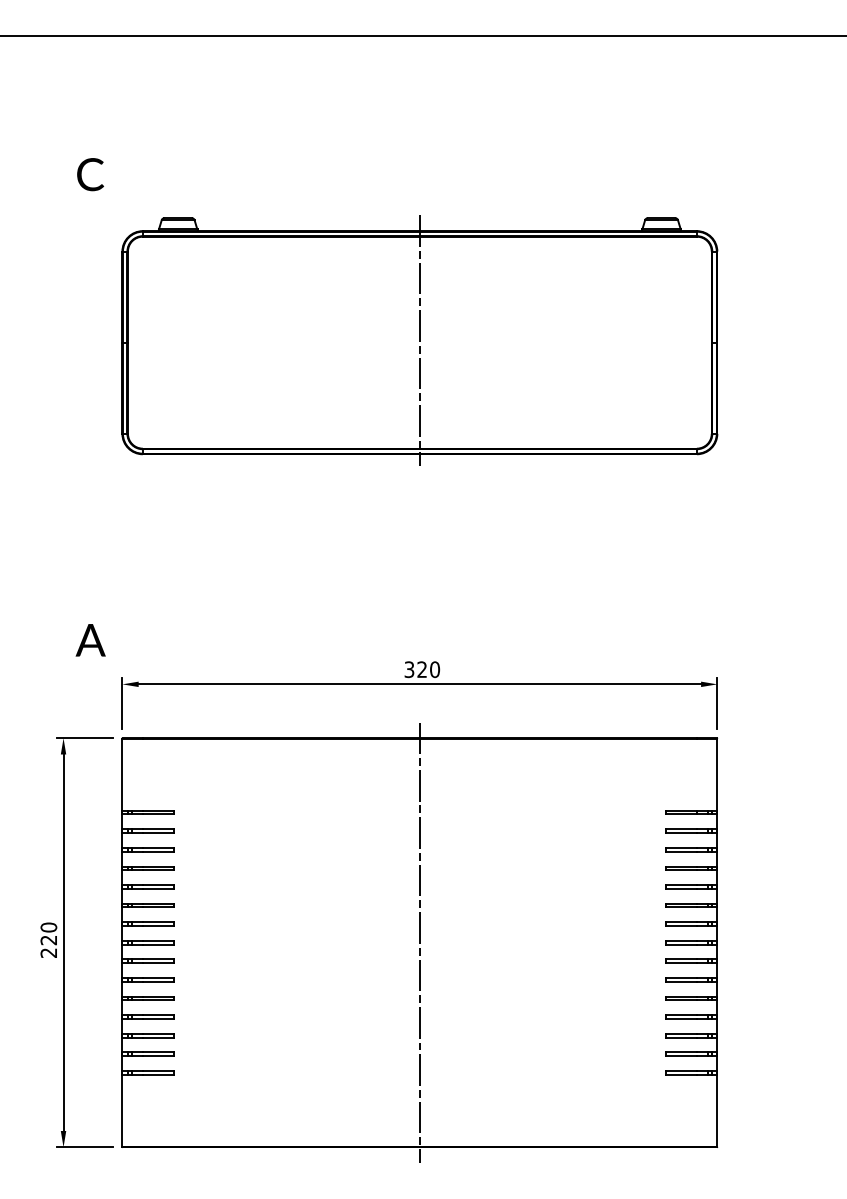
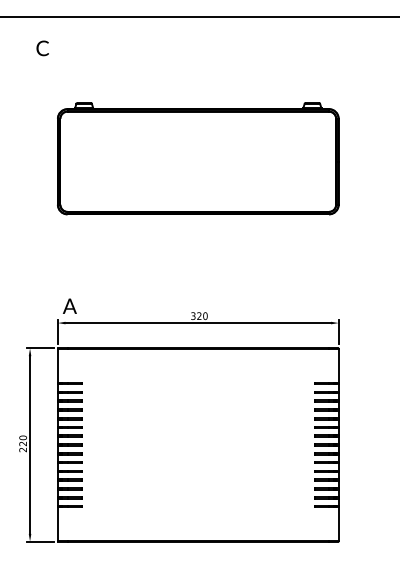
text: (89, 174) -> (42, 48), moved
line: (420, 340) -> (198, 160), removed
text: (89, 638) -> (69, 305), moved
line: (420, 943) -> (198, 445), removed

